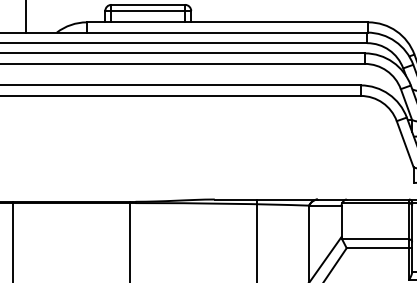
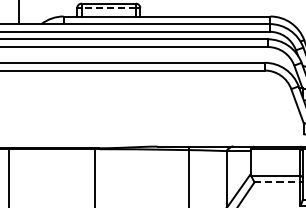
line: (147, 11) -> (108, 8), solid -> dashed
line: (378, 248) -> (277, 182), solid -> dashed

